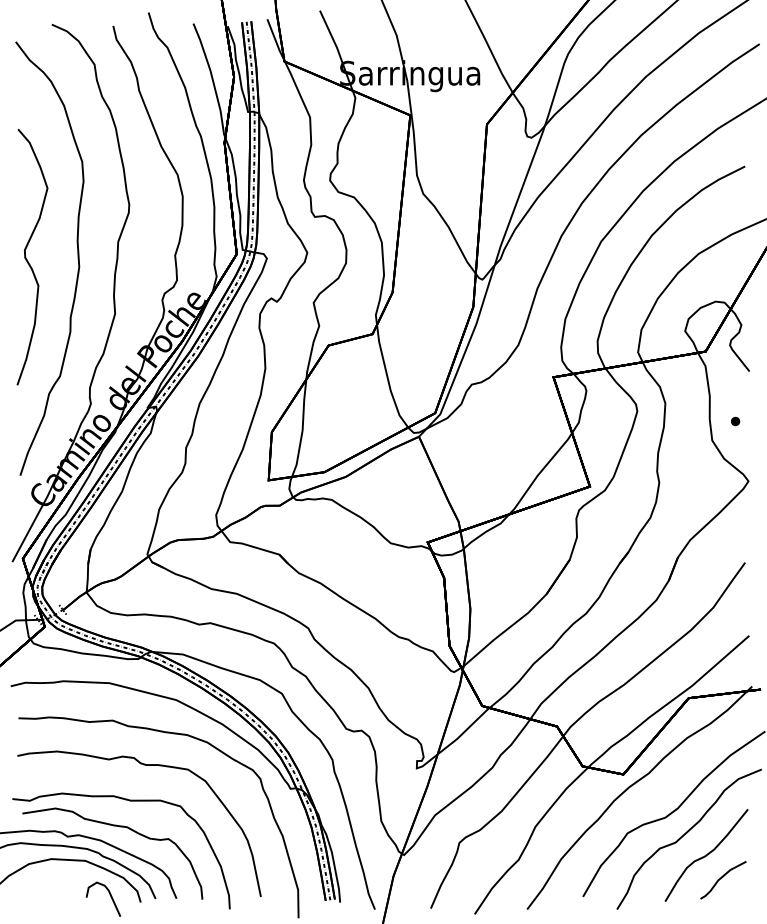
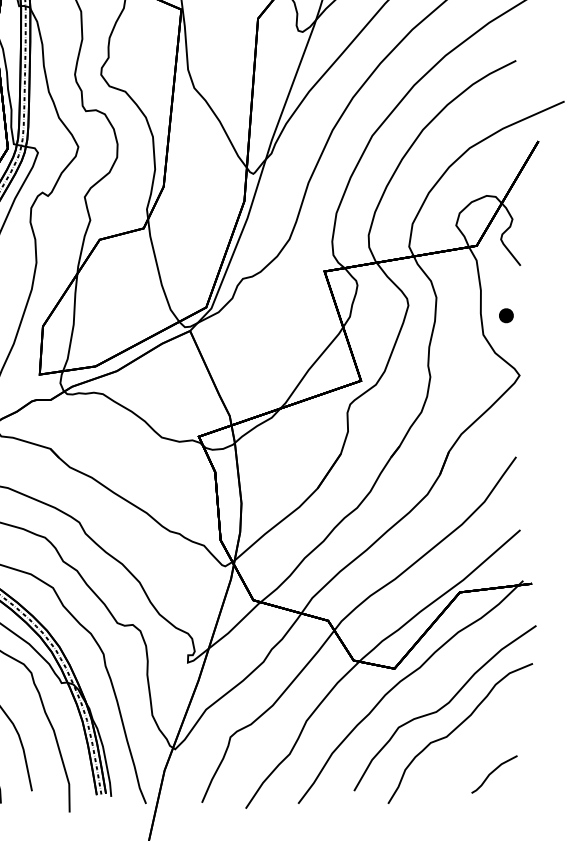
part: (735, 421) -> (506, 315), size x1.6
curve: (706, 855) -> (477, 749), removed

